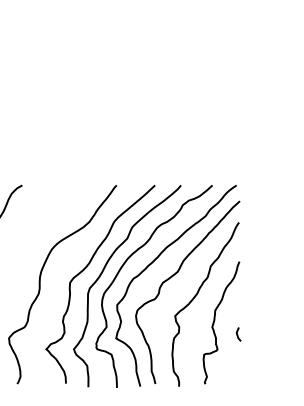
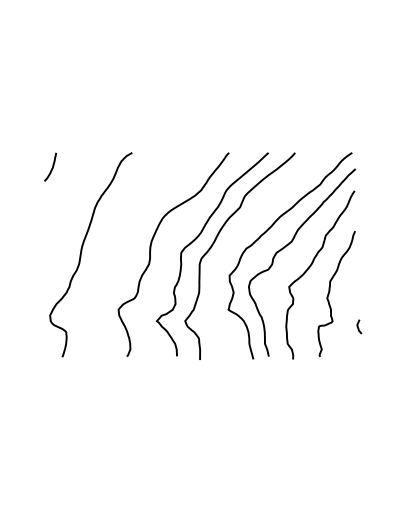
curve: (123, 265) -> (236, 235), removed
curve: (237, 334) -> (358, 326), moved

